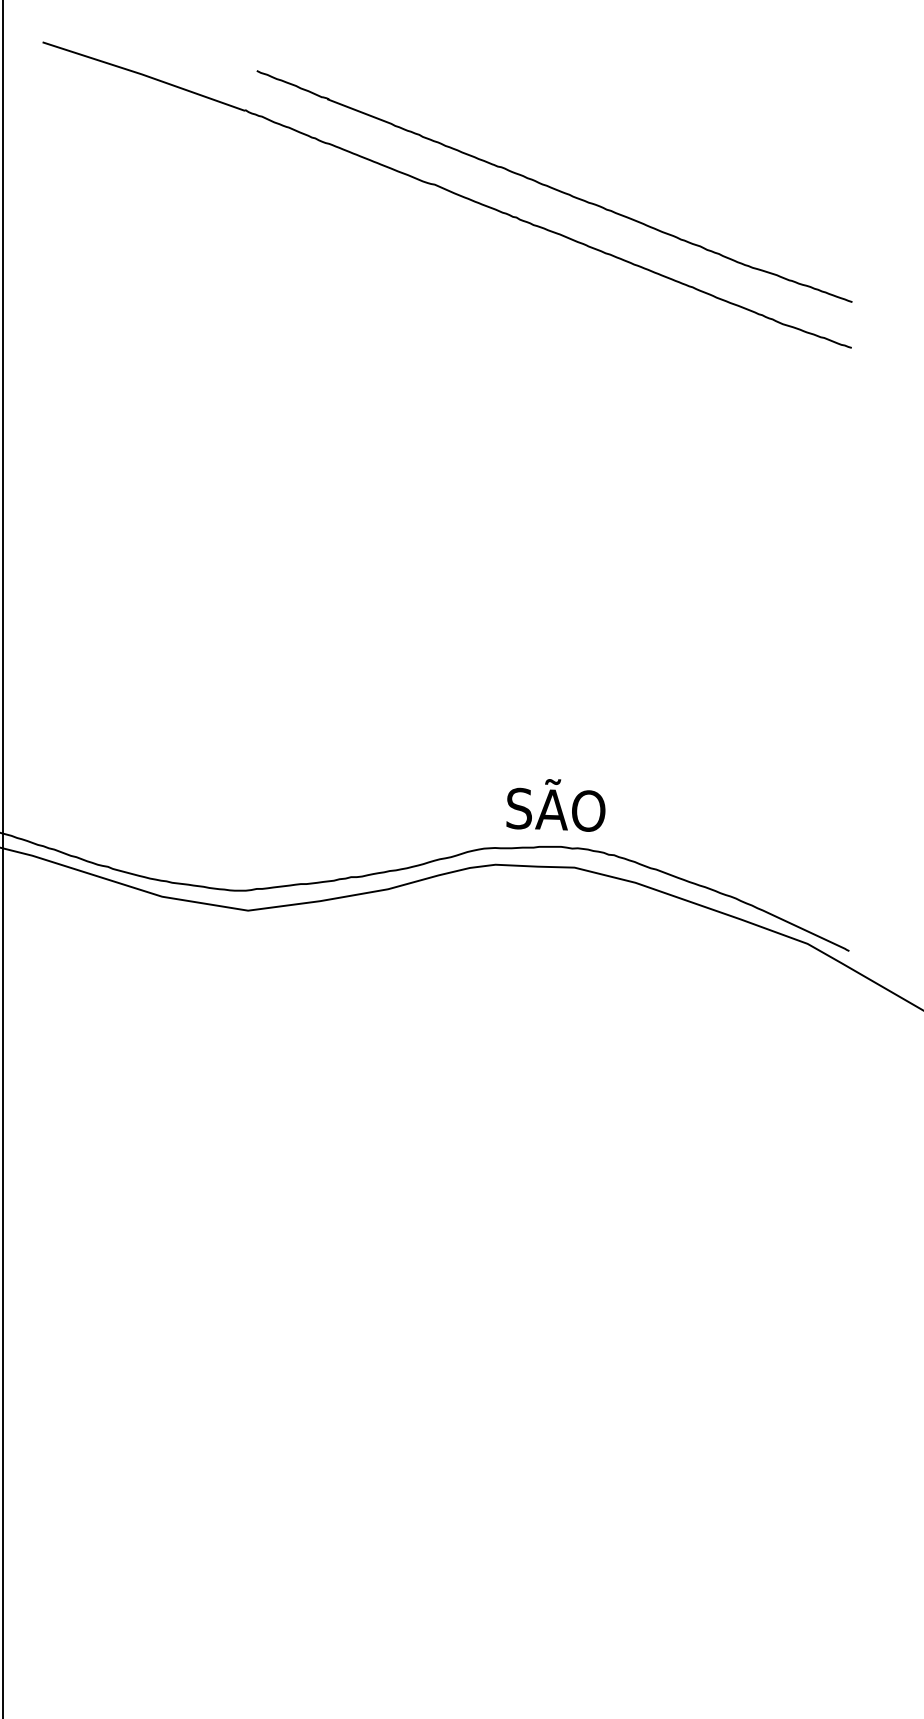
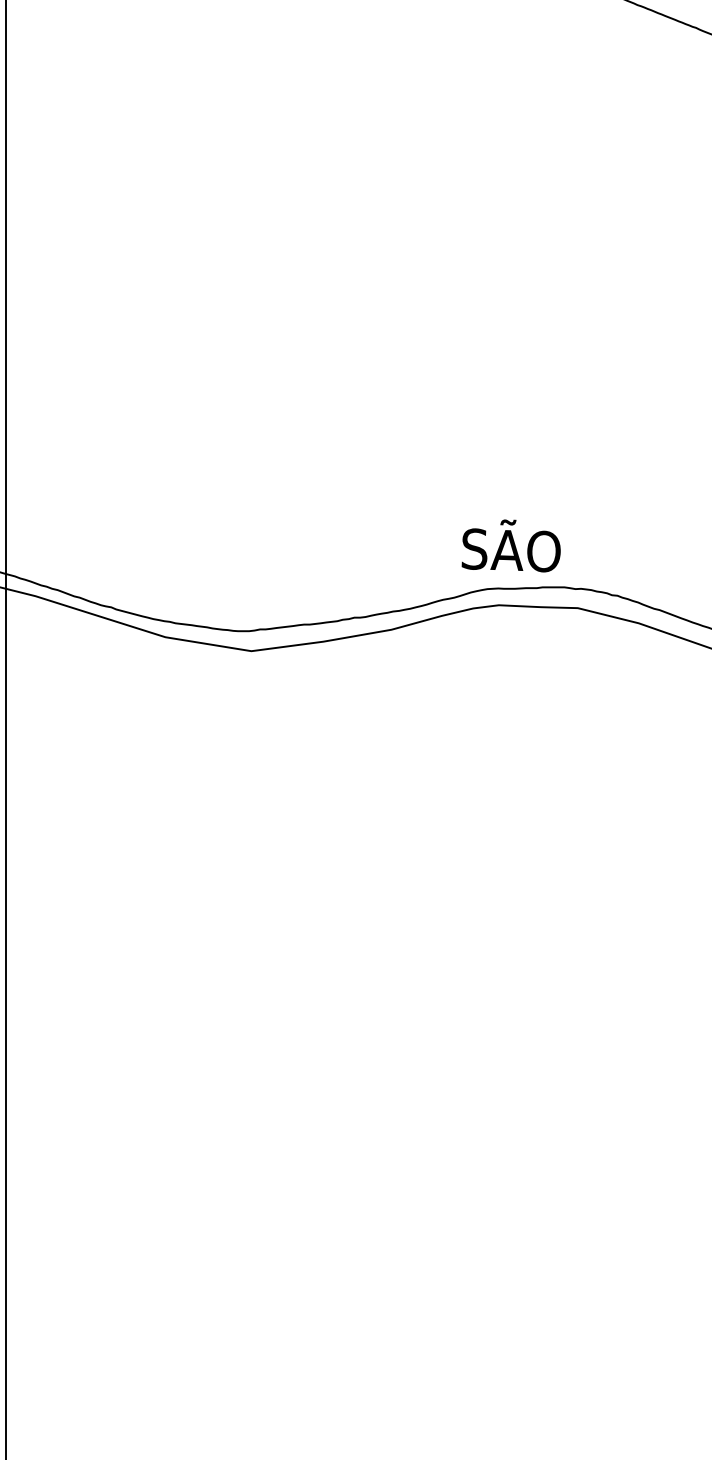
text: (555, 805) -> (510, 546), moved

